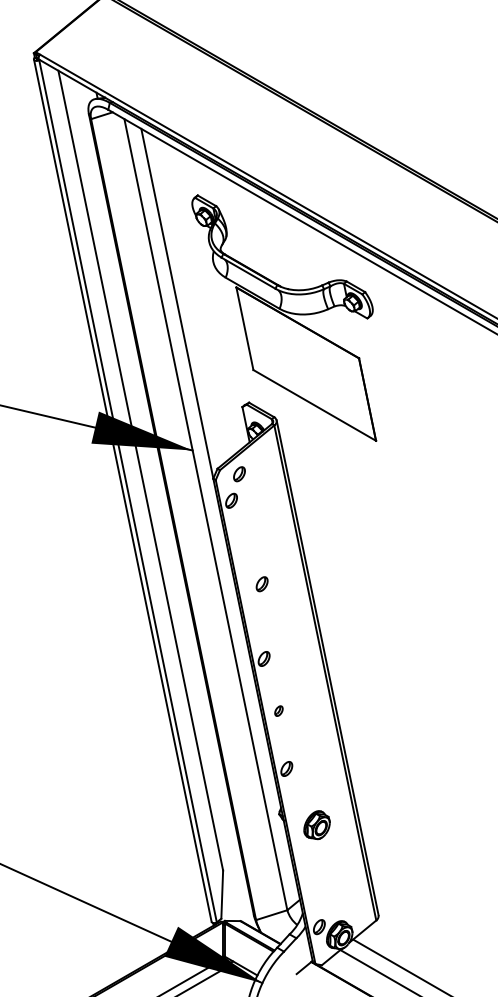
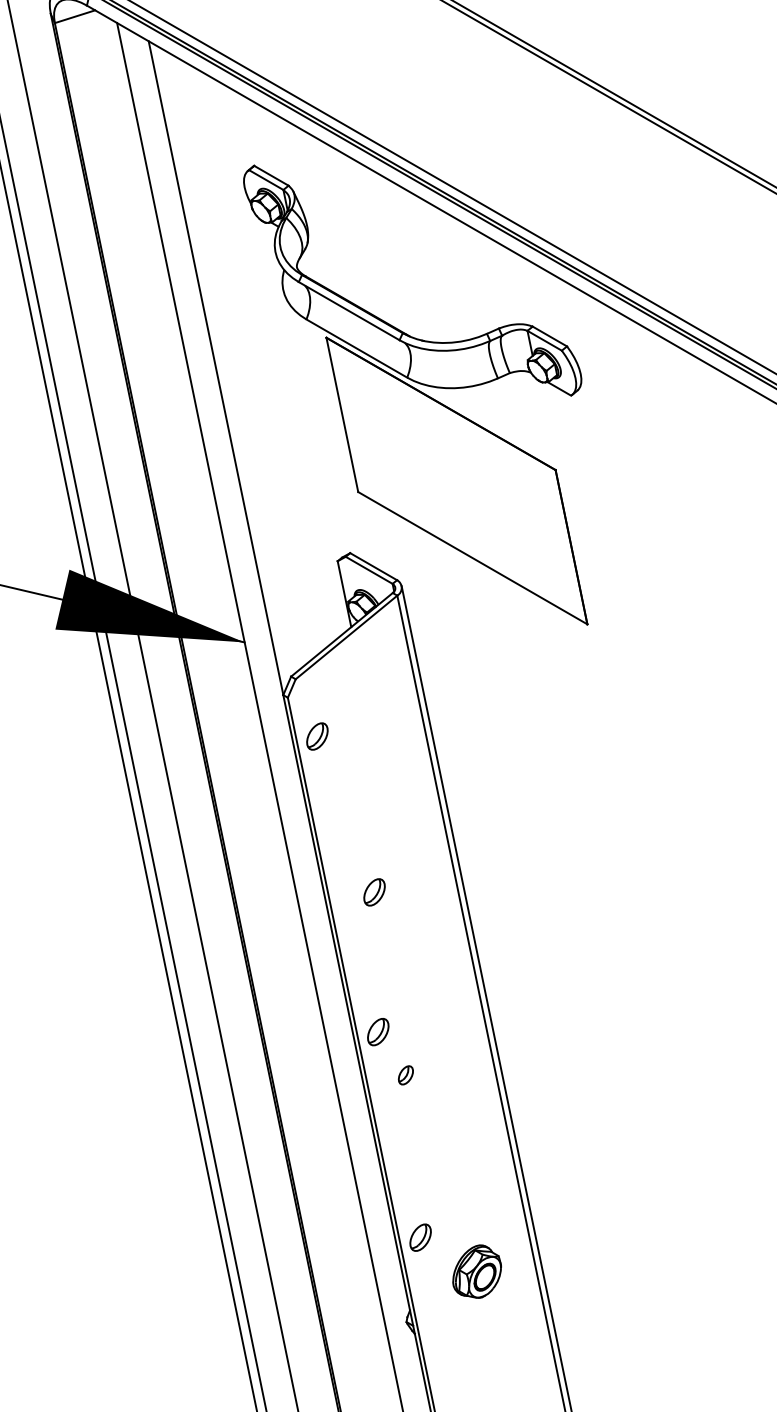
part: (239, 474) -> (332, 687), removed
part: (278, 710) -> (405, 1074), moved
part: (316, 825) -> (476, 1272), moved

